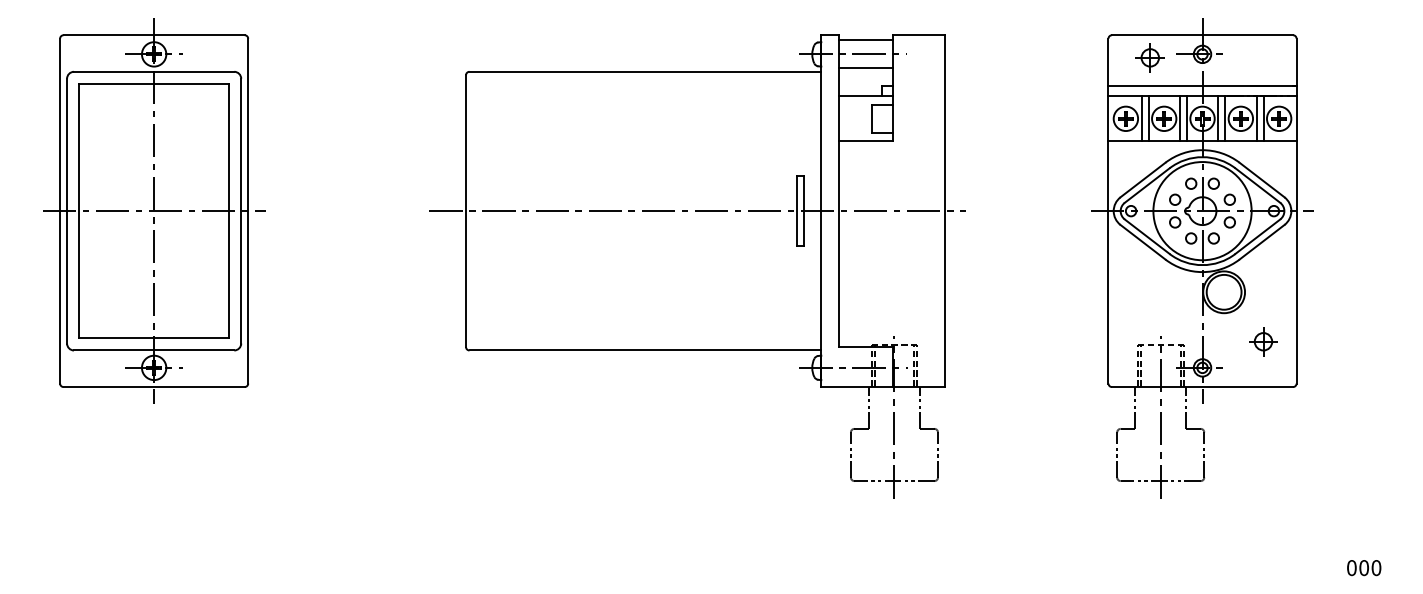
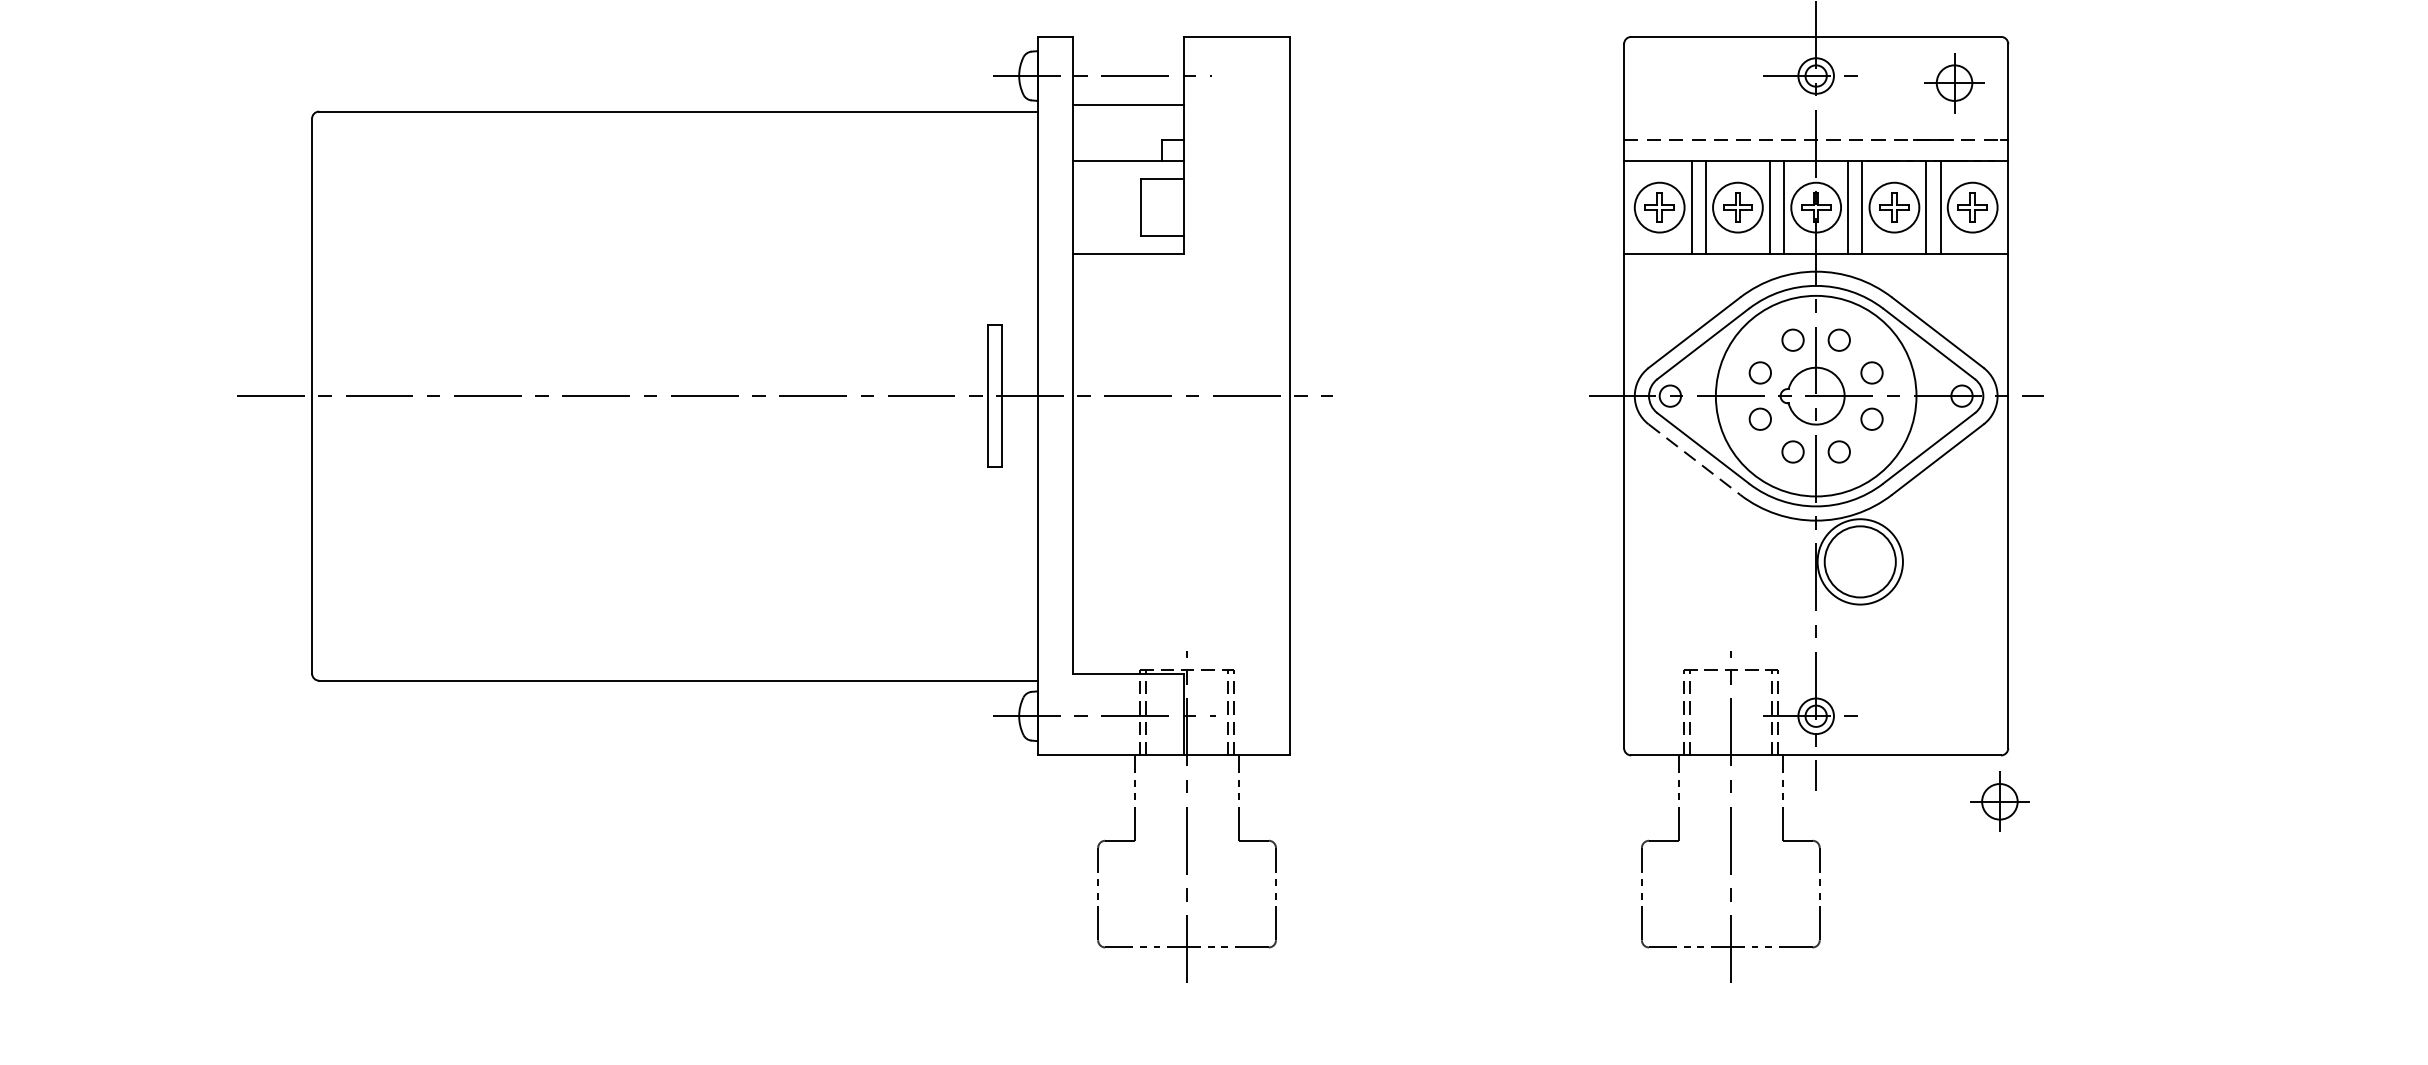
line: (865, 40) -> (1127, 47), removed
part: (1149, 57) -> (1952, 82), moved
line: (1203, 85) -> (1818, 139), solid -> dashed
line: (1143, 242) -> (1695, 460), solid -> dashed
part: (1263, 341) -> (1999, 801), moved

